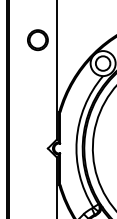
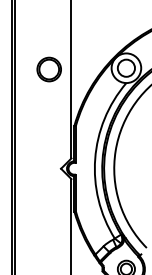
part: (37, 40) -> (48, 69), moved

